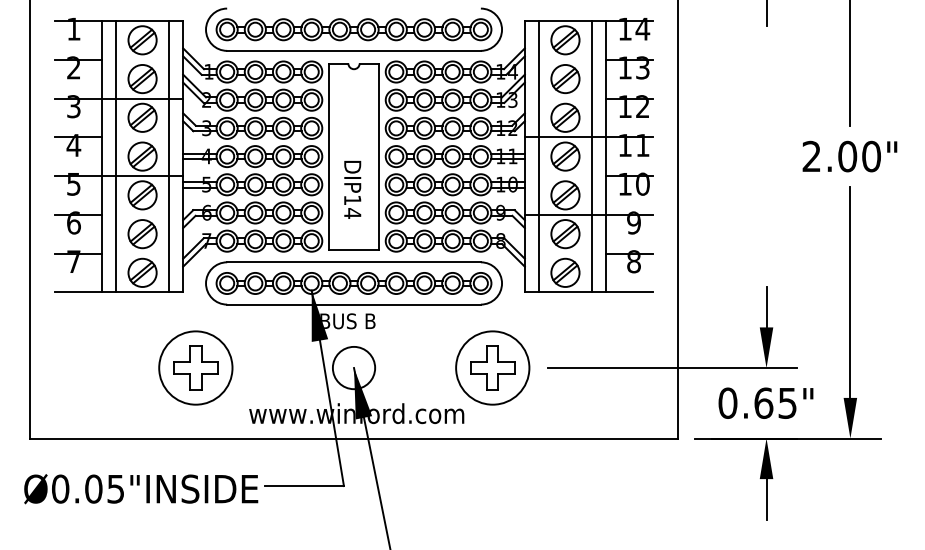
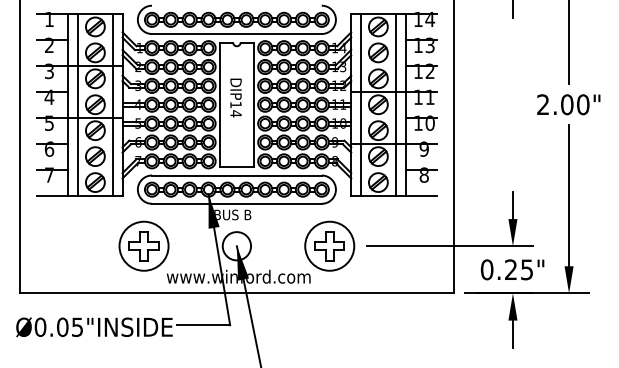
text: (351, 189) -> (235, 97), moved
part: (195, 366) -> (143, 245), moved
text: (764, 402) -> (511, 269), 0.65" -> 0.25"

